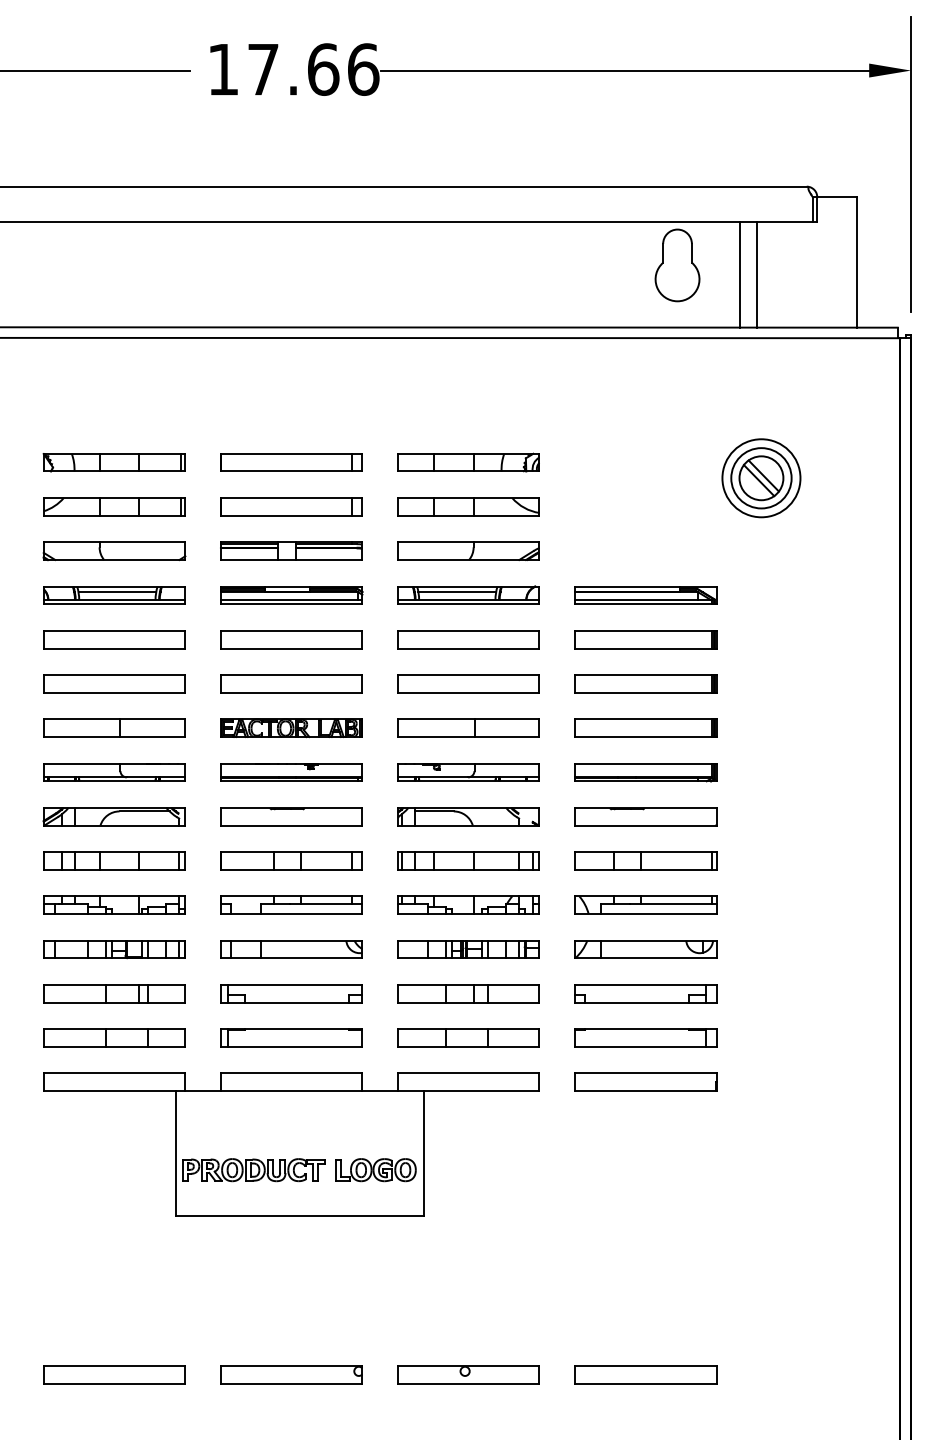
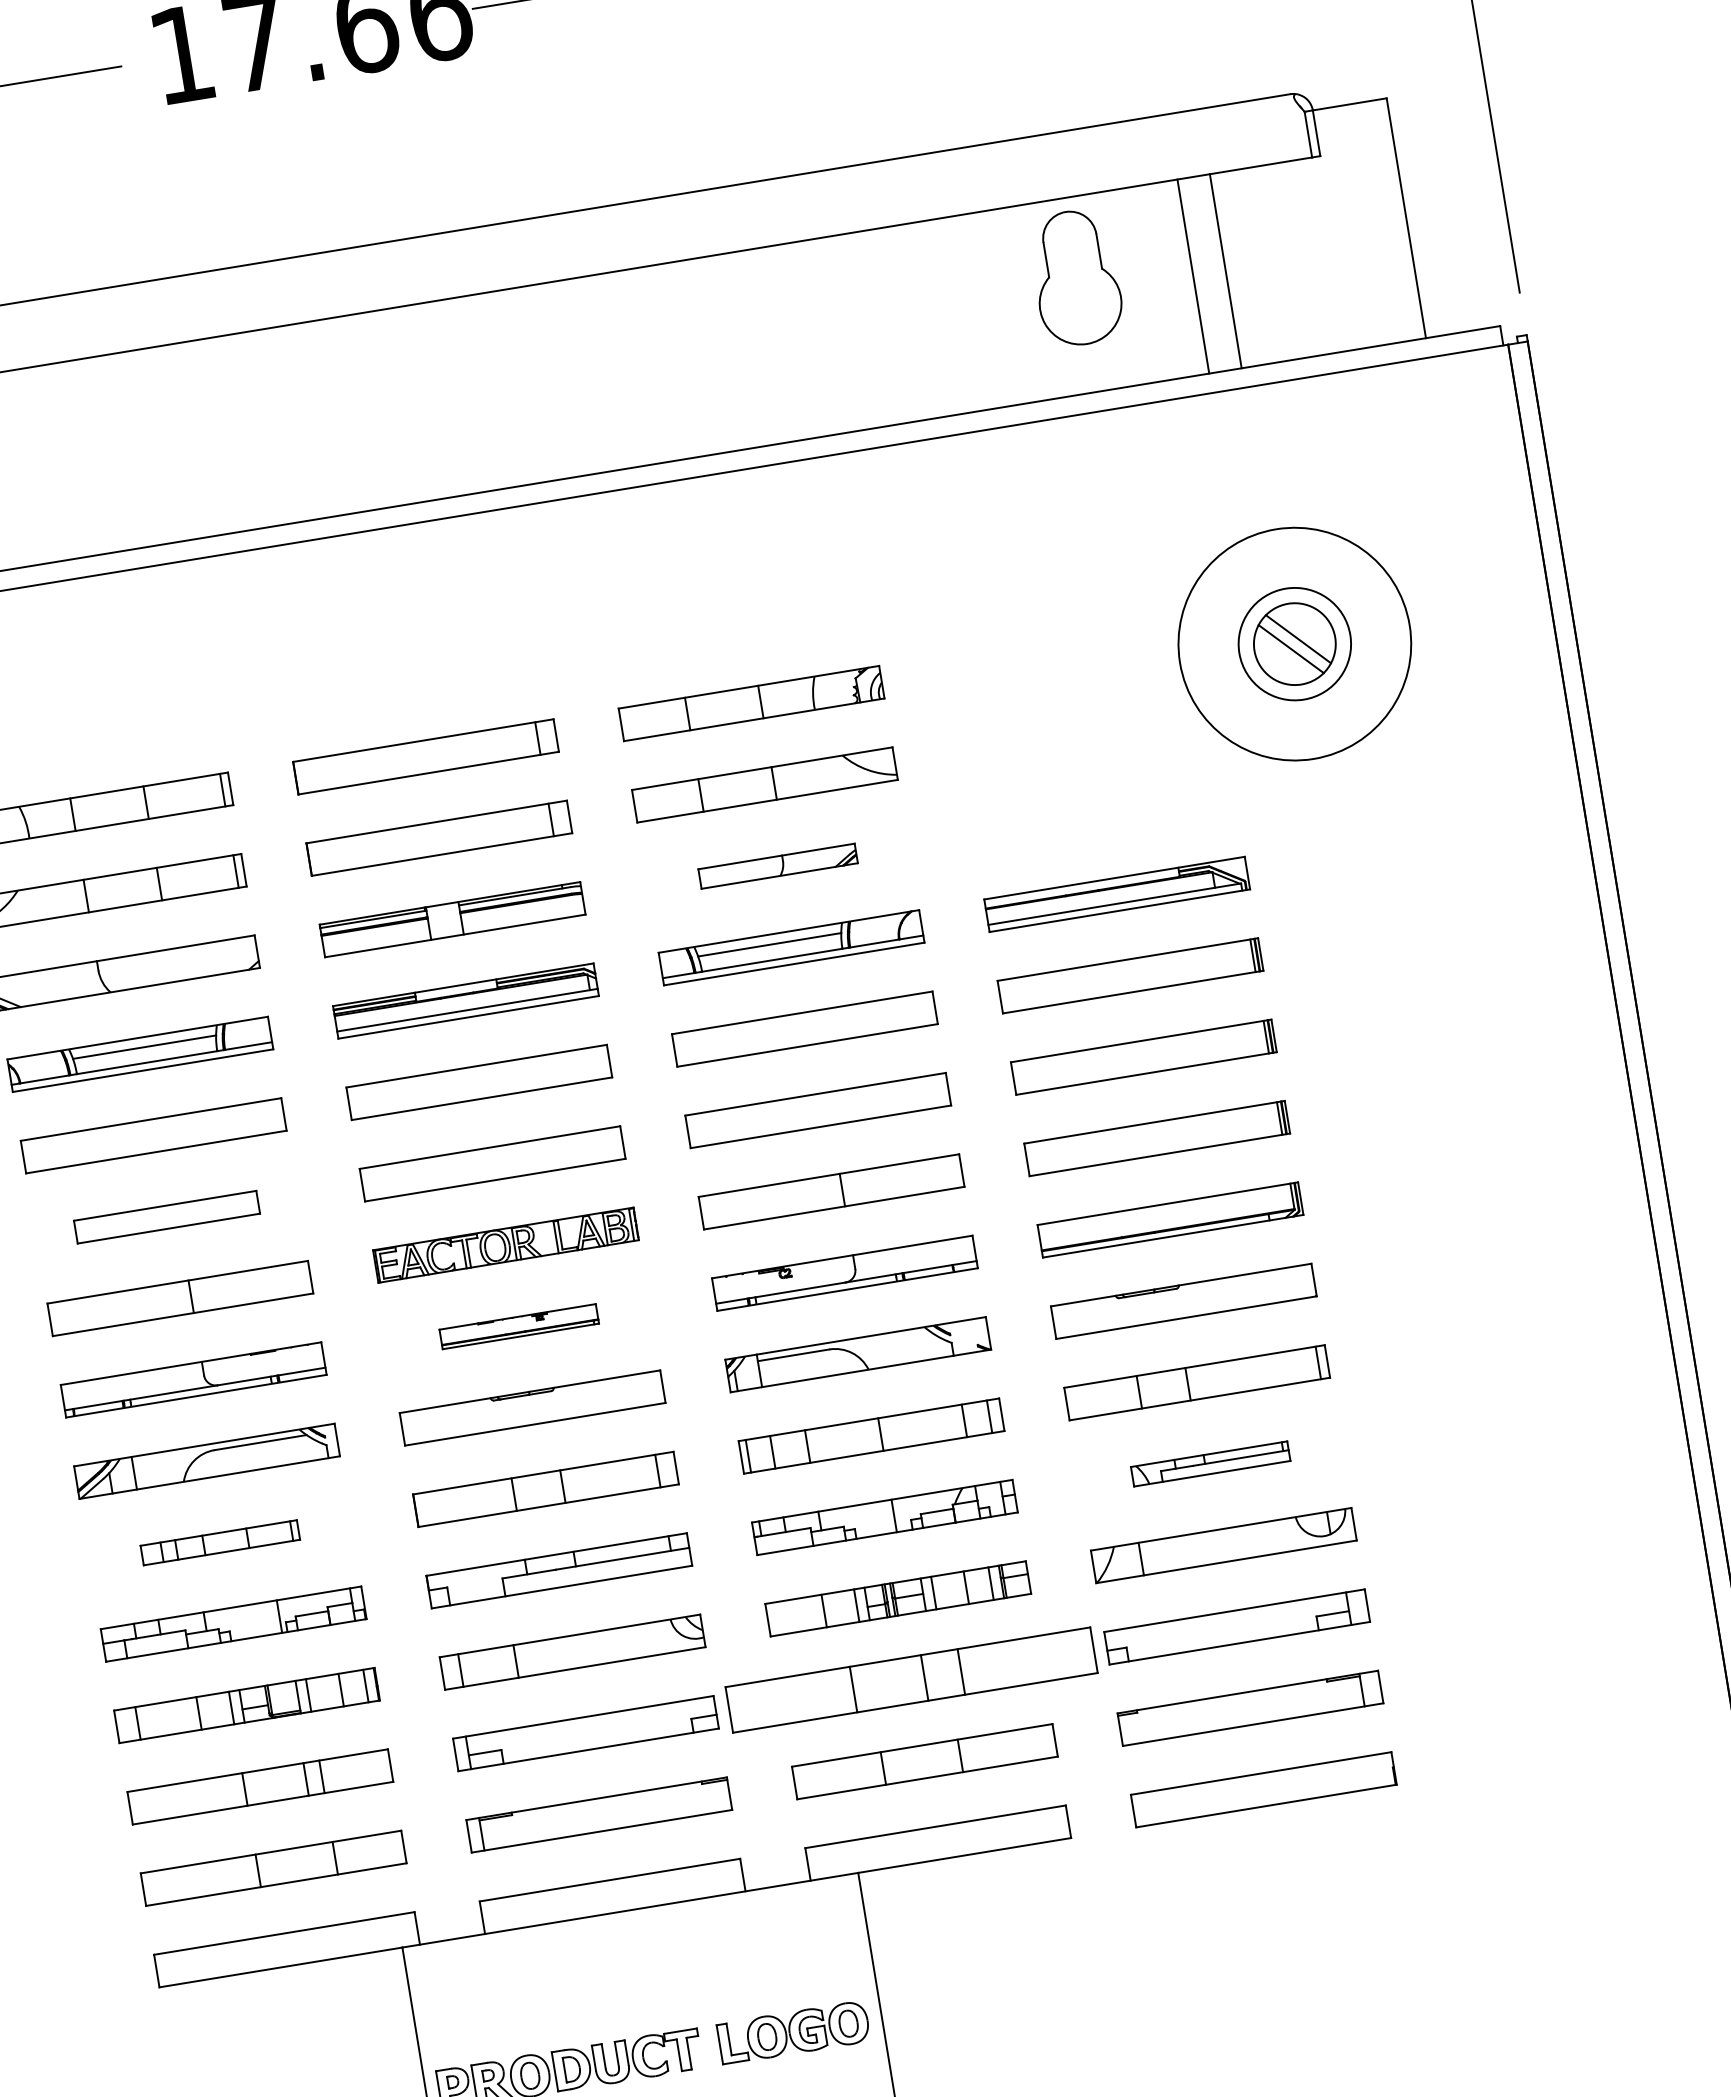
circle: (761, 478) -> (1294, 644), size x1.6
part: (468, 550) -> (777, 865), size x0.6
part: (114, 683) -> (166, 1216), size x0.7
part: (291, 772) -> (519, 1326), size x0.6
part: (114, 860) -> (220, 1541), size x0.6
part: (645, 904) -> (1209, 1462), size x0.6
part: (468, 993) -> (911, 1679), size x1.4

